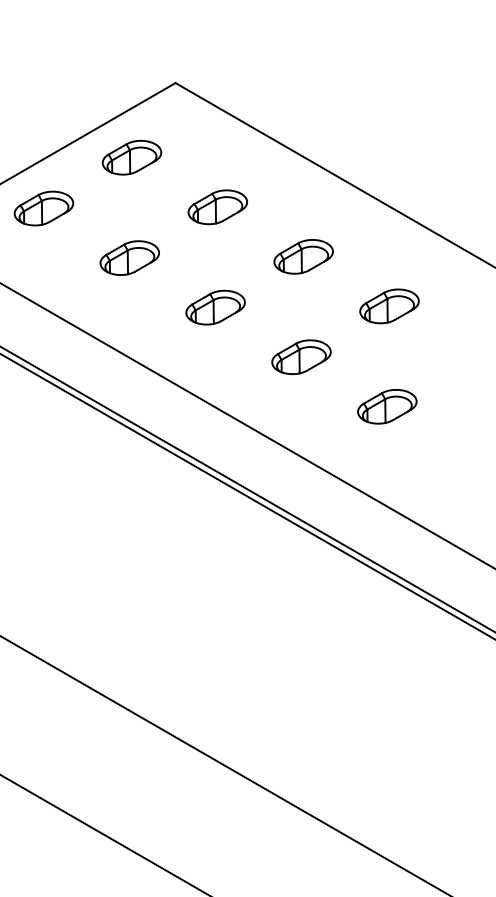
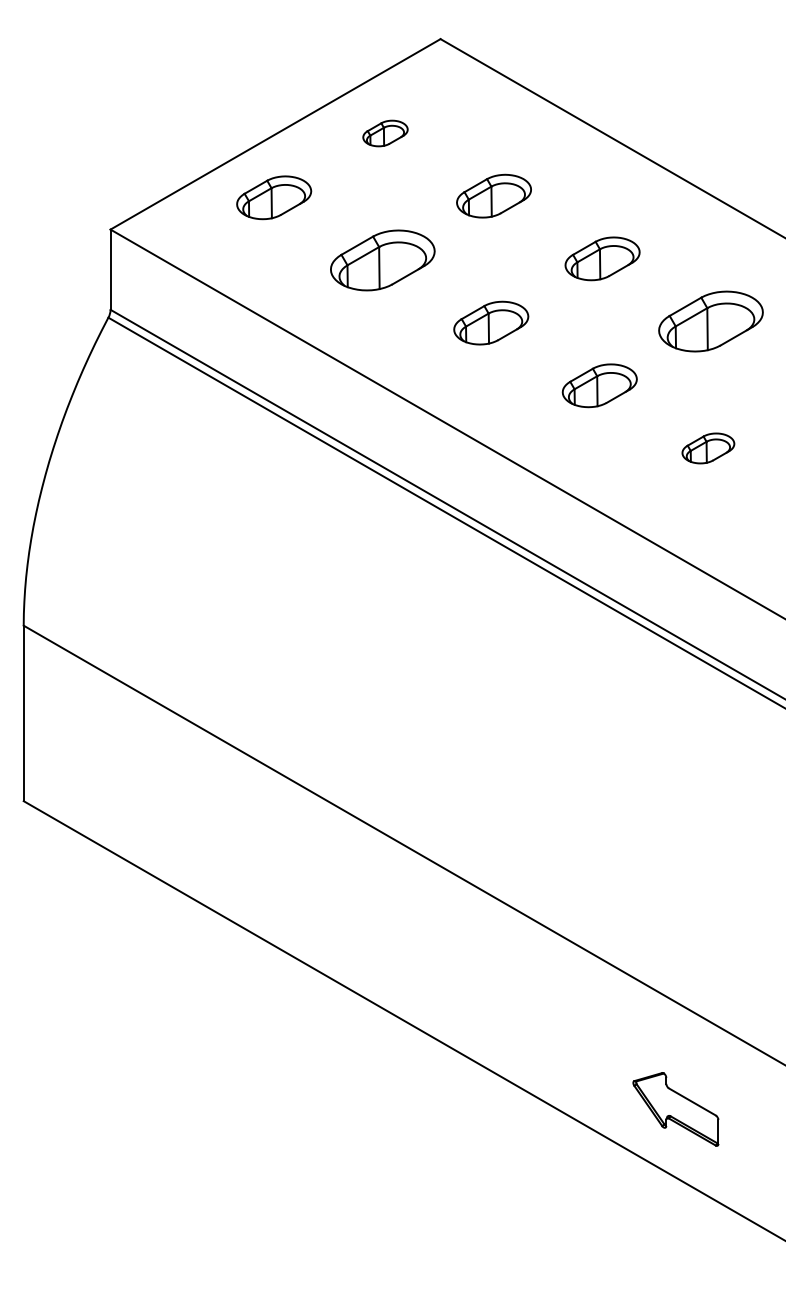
part: (132, 157) -> (385, 133), size x0.6
part: (129, 258) -> (382, 260), size x1.4
part: (389, 306) -> (711, 321), size x1.4
part: (387, 406) -> (708, 448), size x0.7

